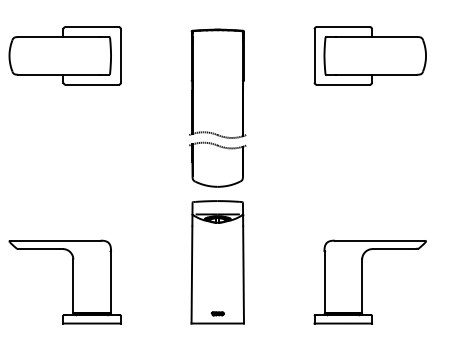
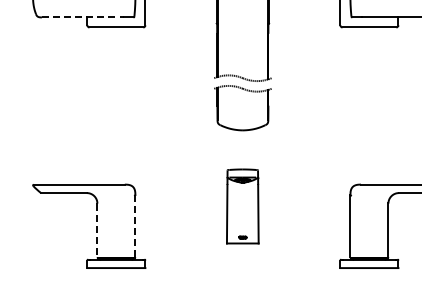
line: (58, 74) -> (82, 17), solid -> dashed
part: (217, 262) -> (242, 206), size x0.6
line: (111, 282) -> (135, 226), solid -> dashed
line: (73, 286) -> (97, 230), solid -> dashed

